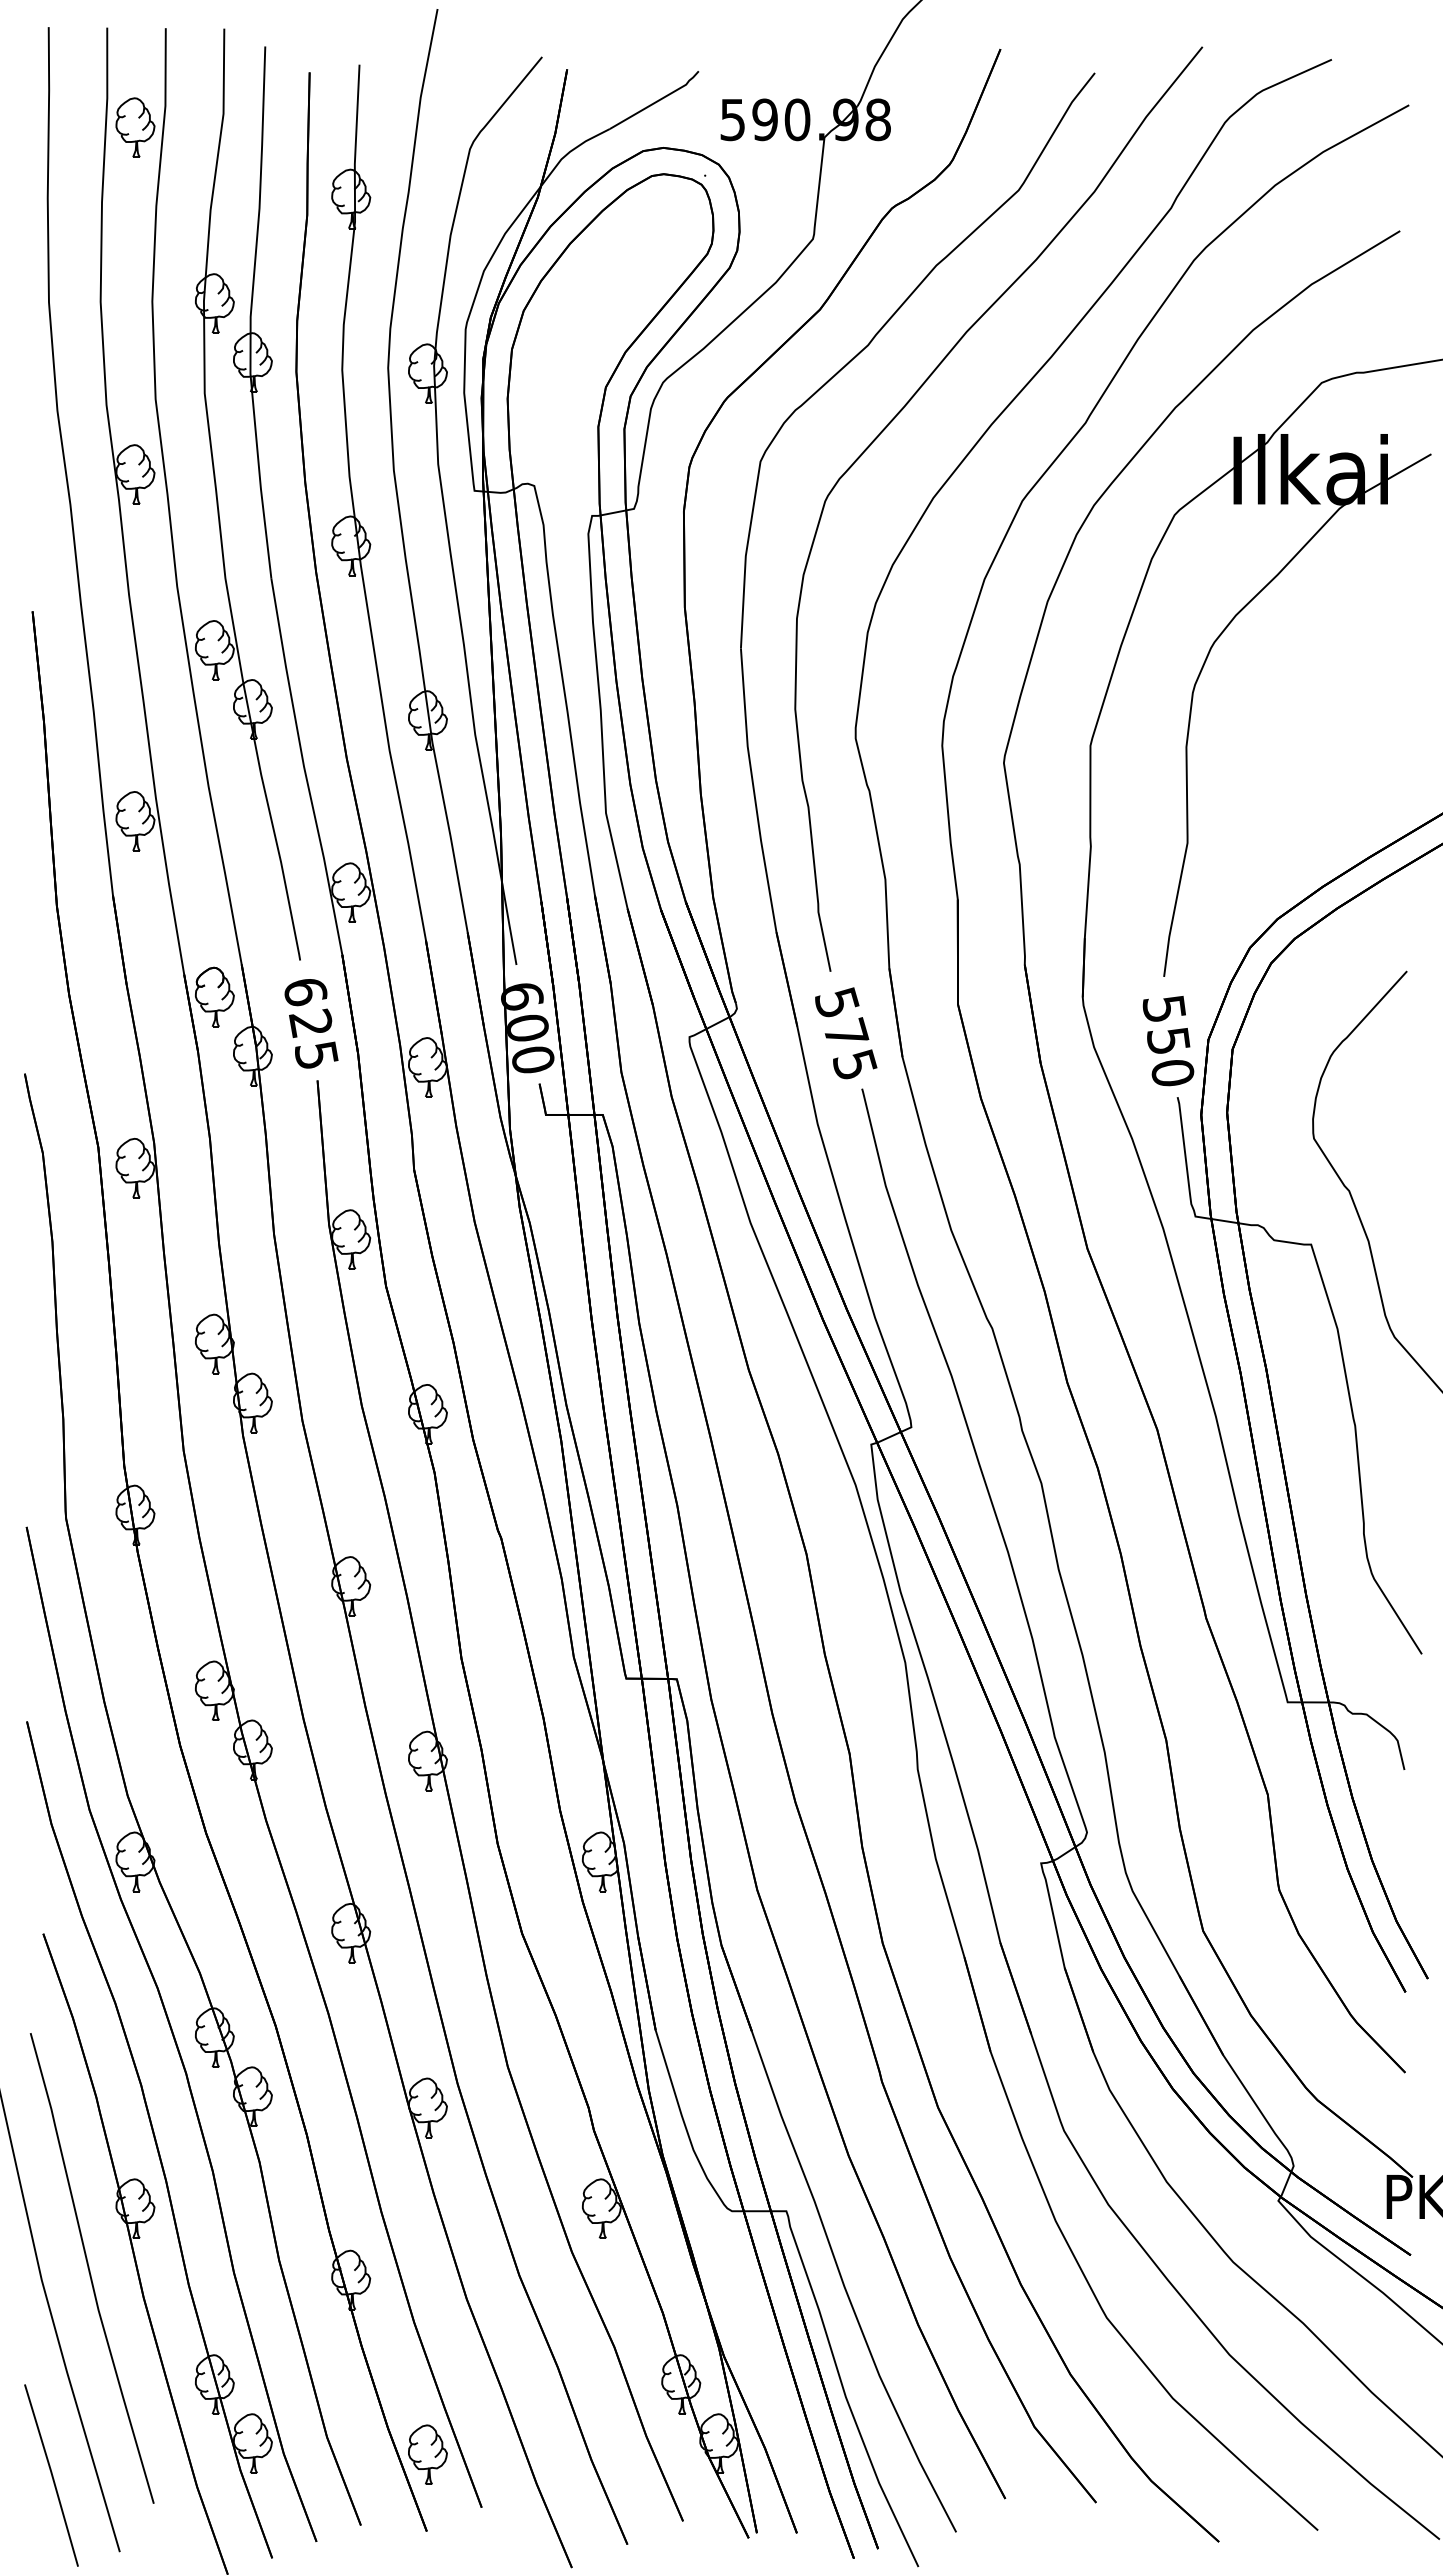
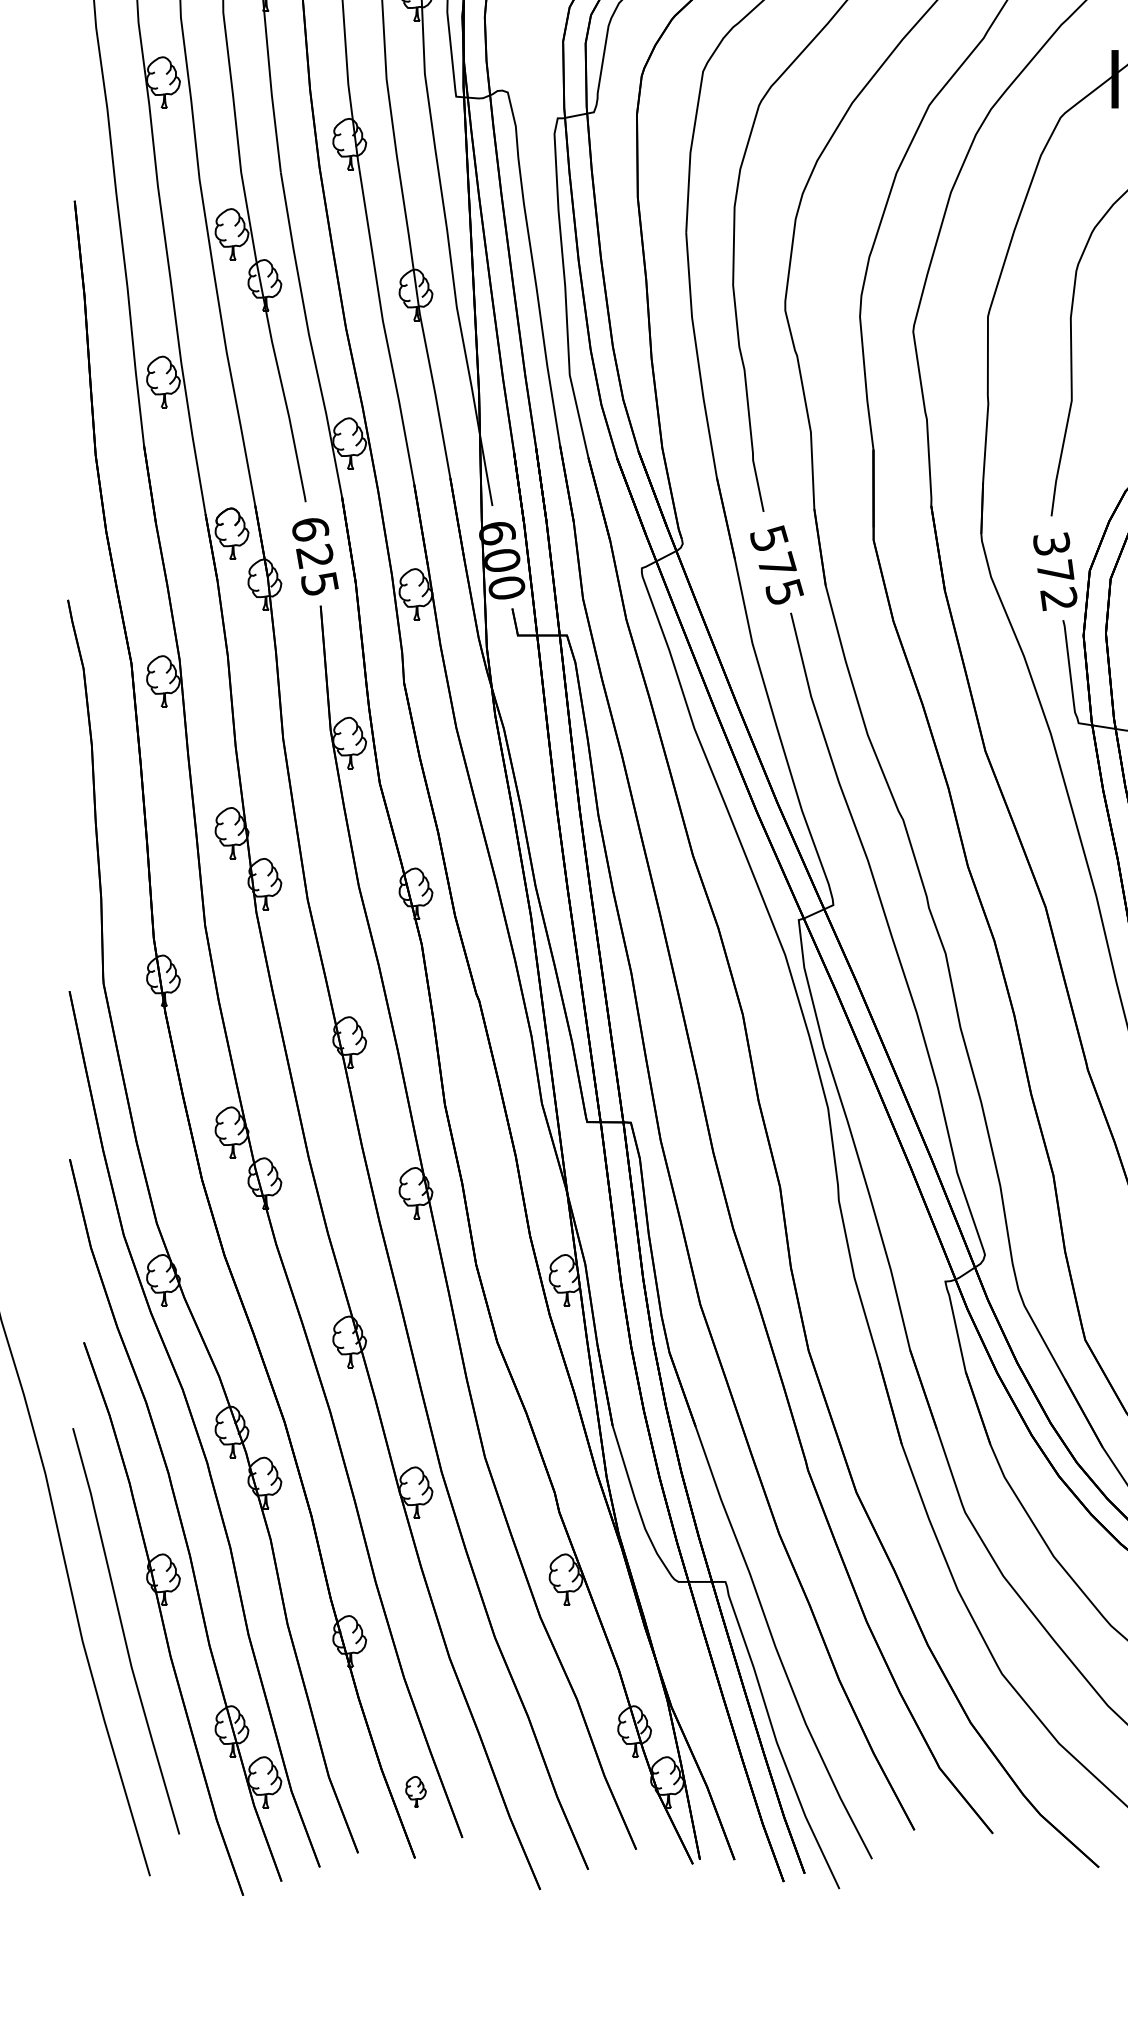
text: (1168, 1040) -> (1055, 571), 550 -> 372
part: (427, 2454) -> (415, 1791), size x0.6
line: (51, 2475) -> (91, 1810), removed

